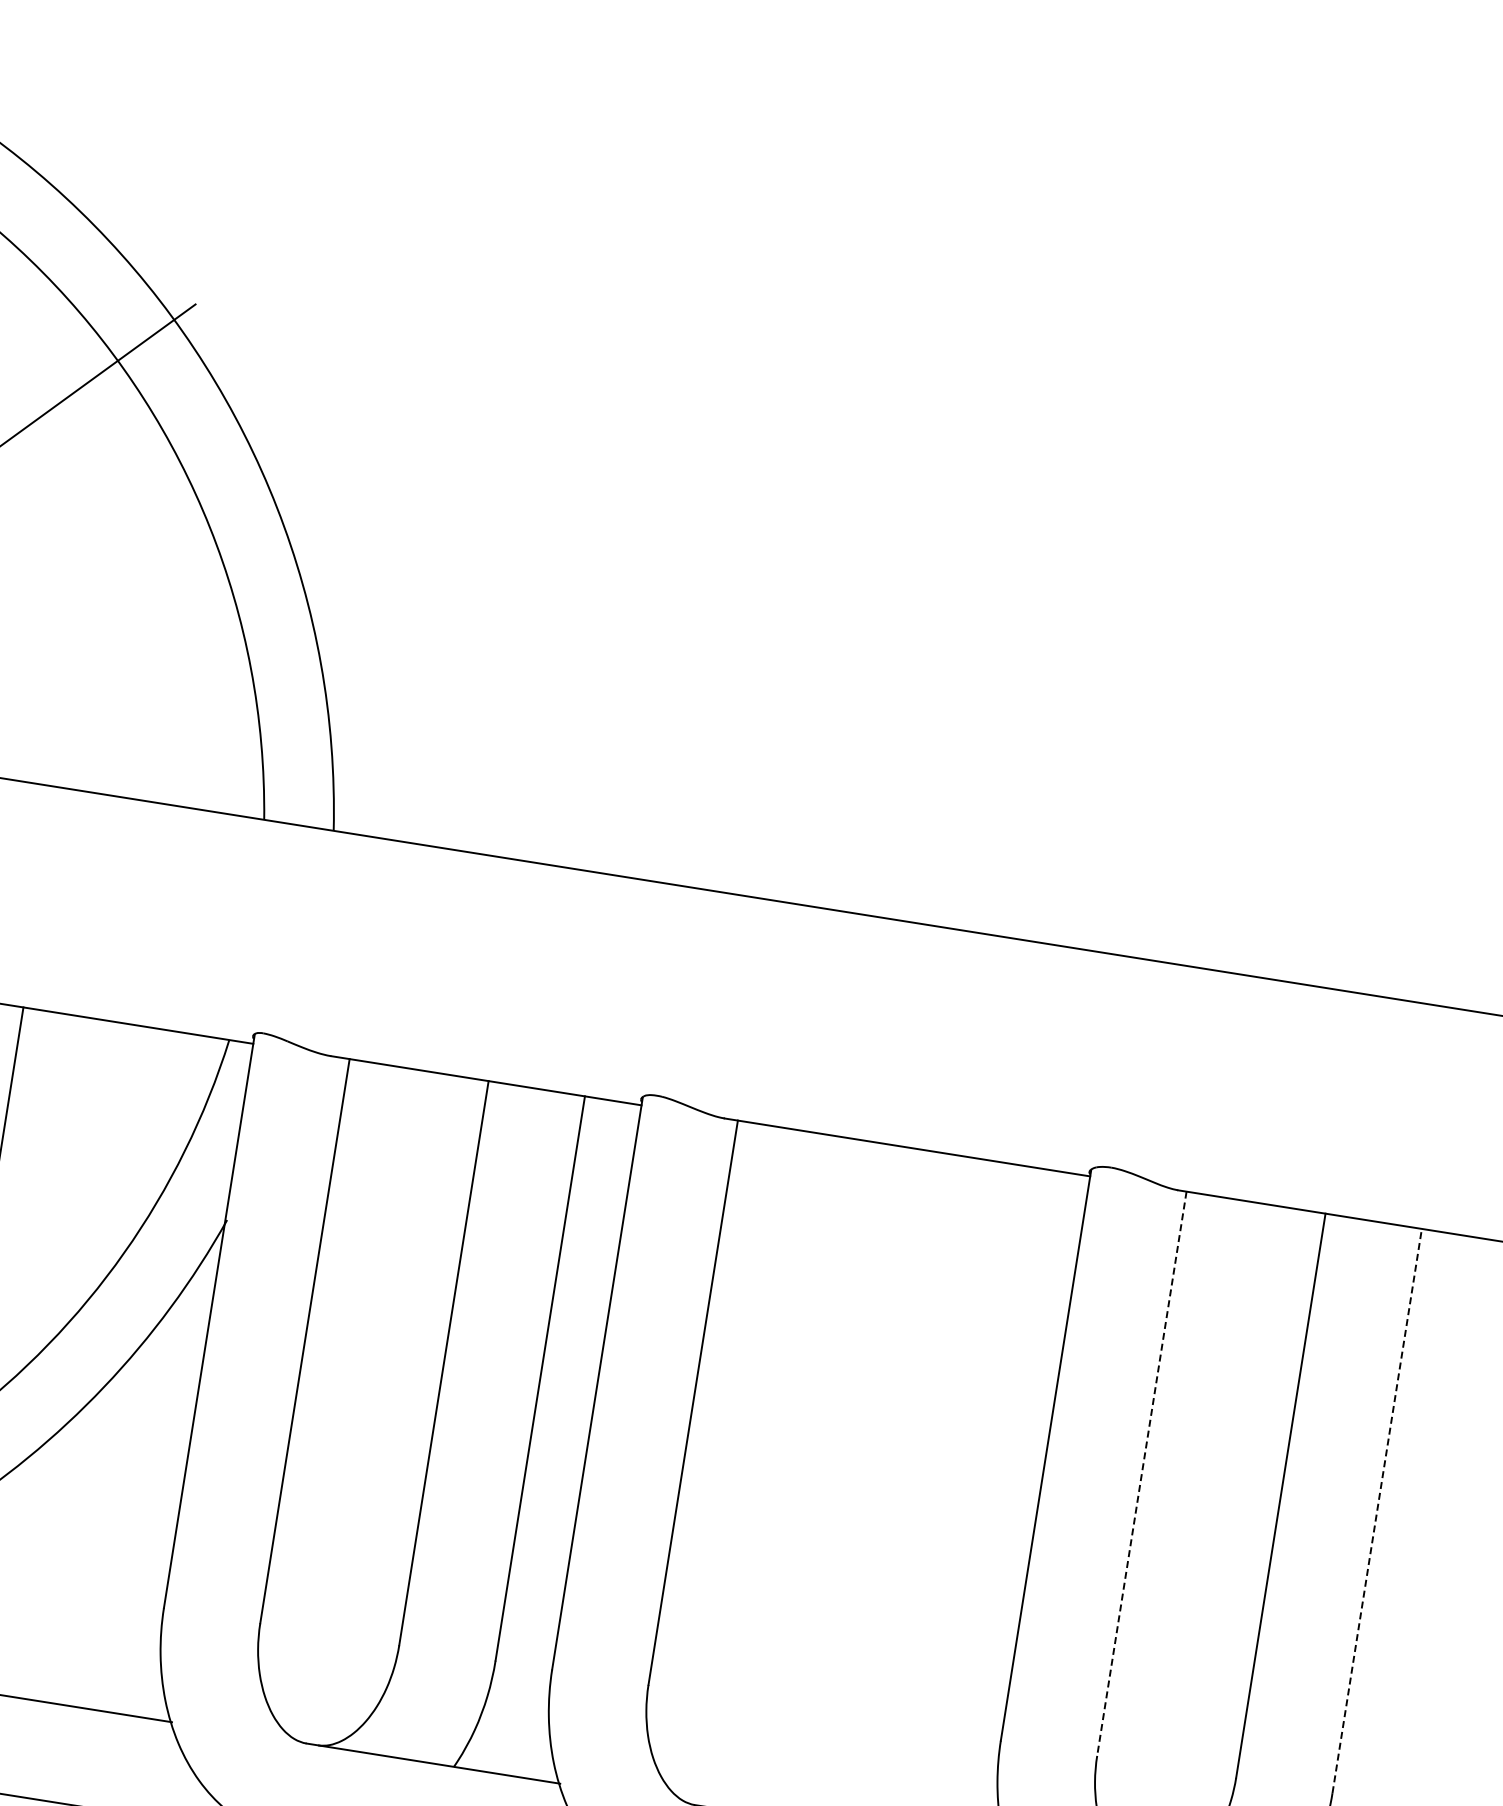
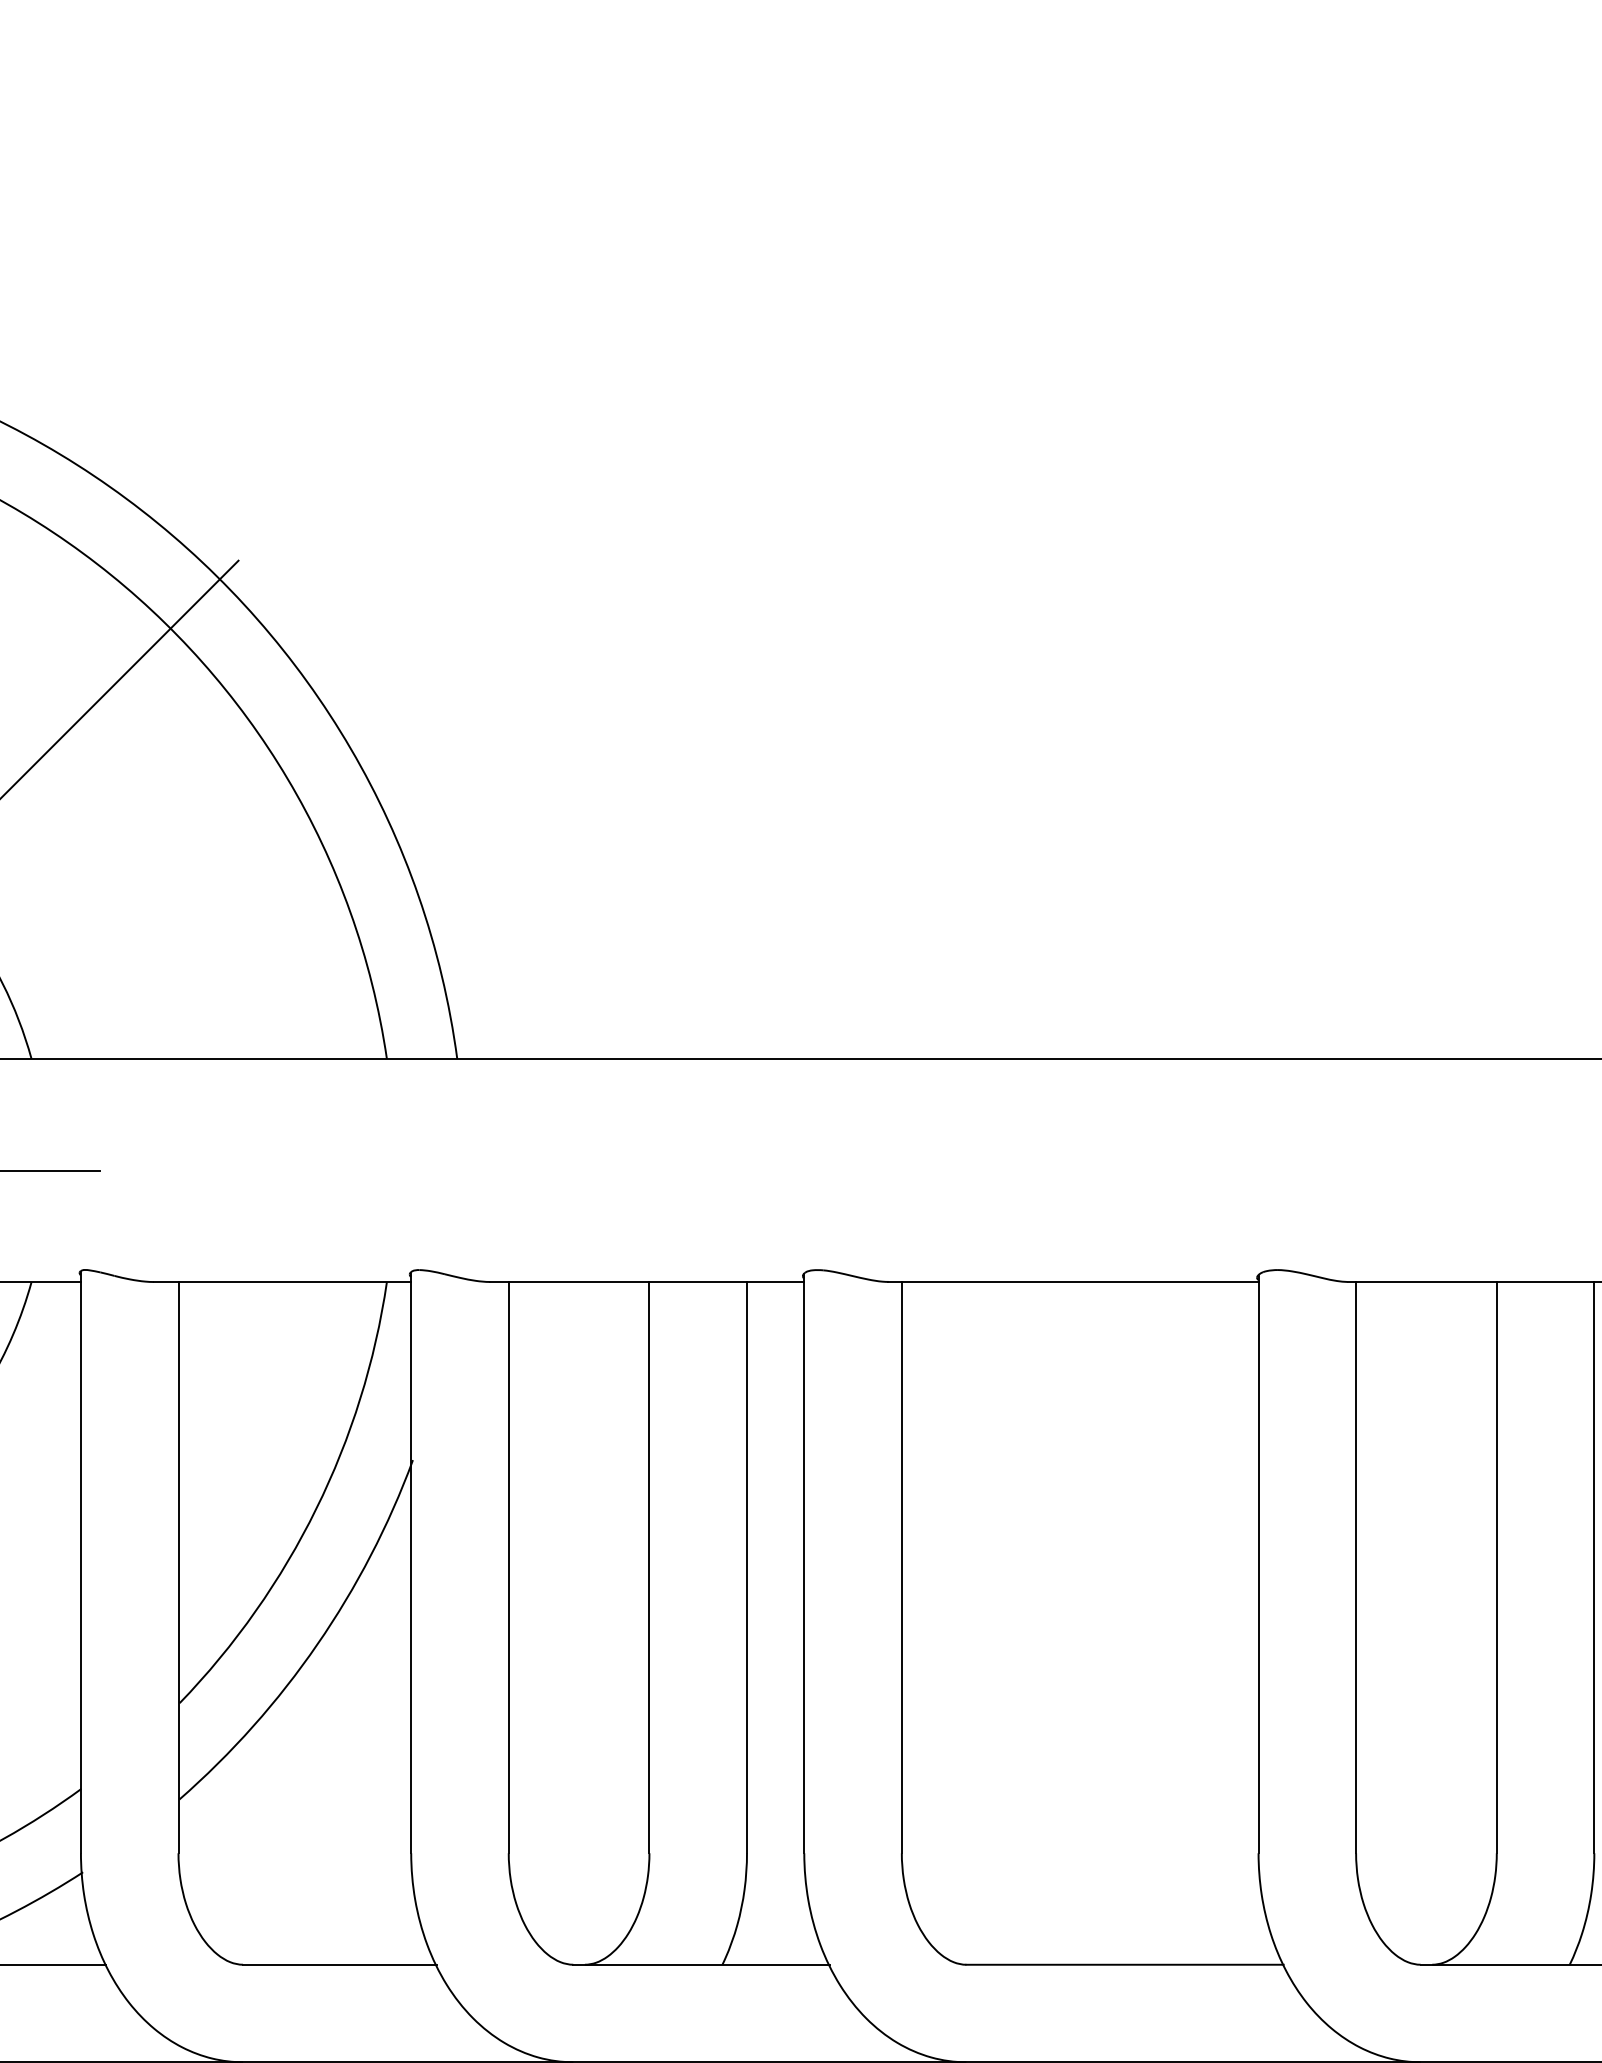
line: (1142, 1473) -> (1356, 1567), dashed -> solid
line: (1377, 1510) -> (1594, 1567), dashed -> solid

